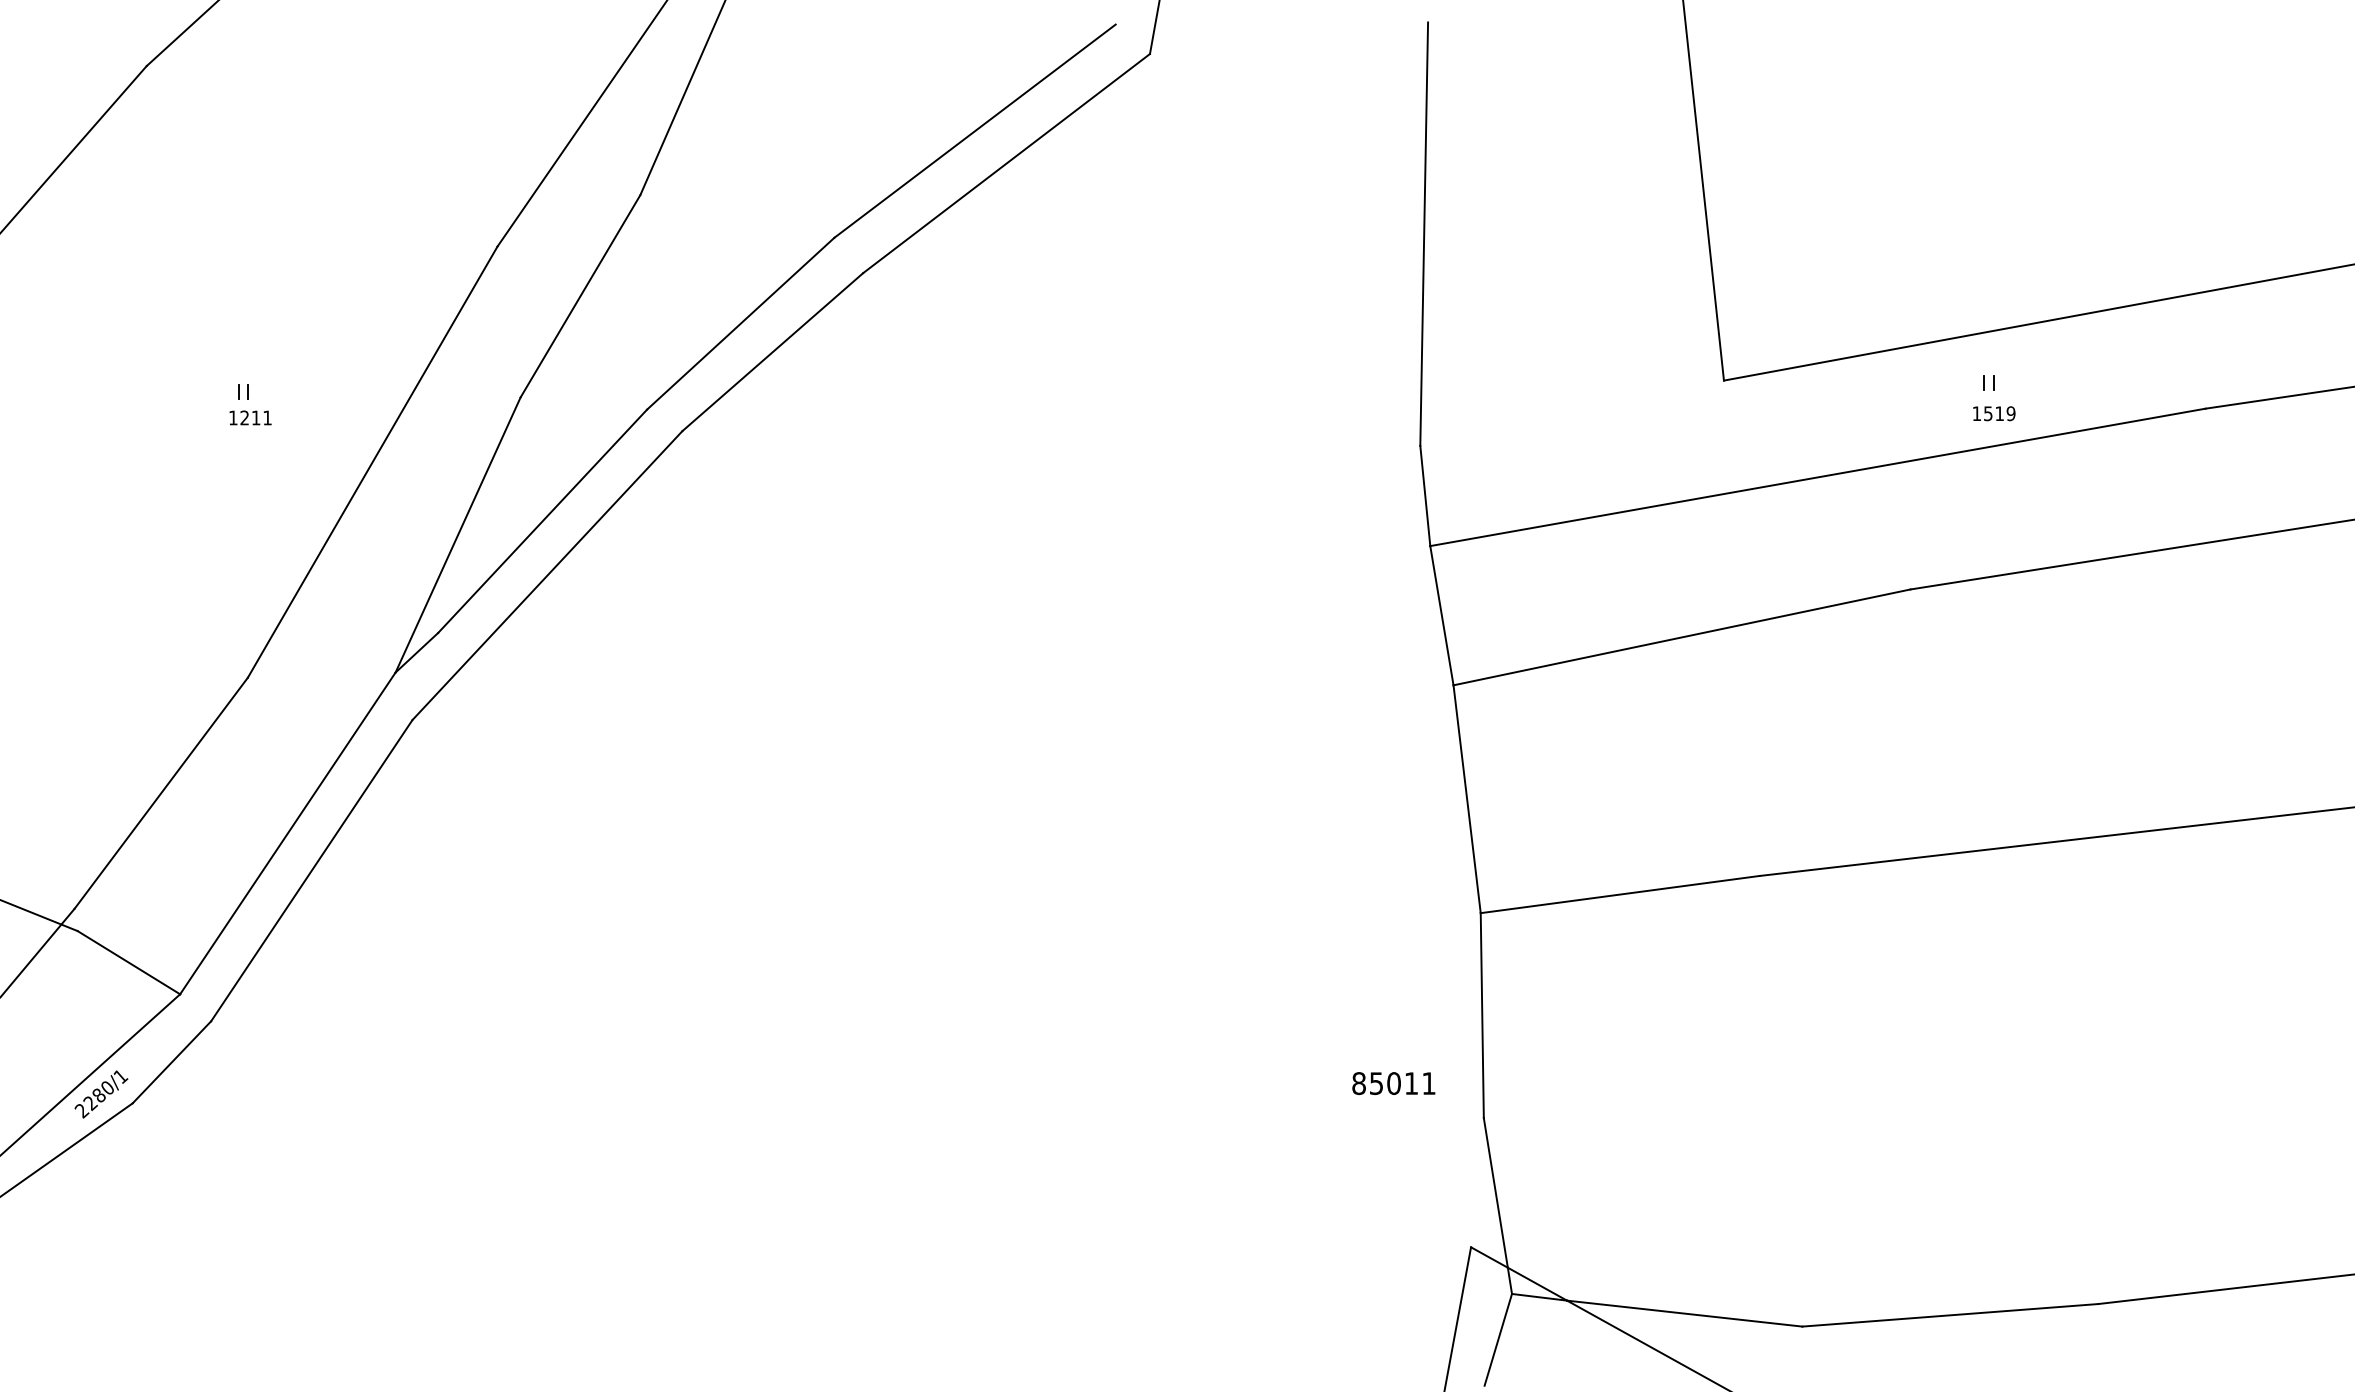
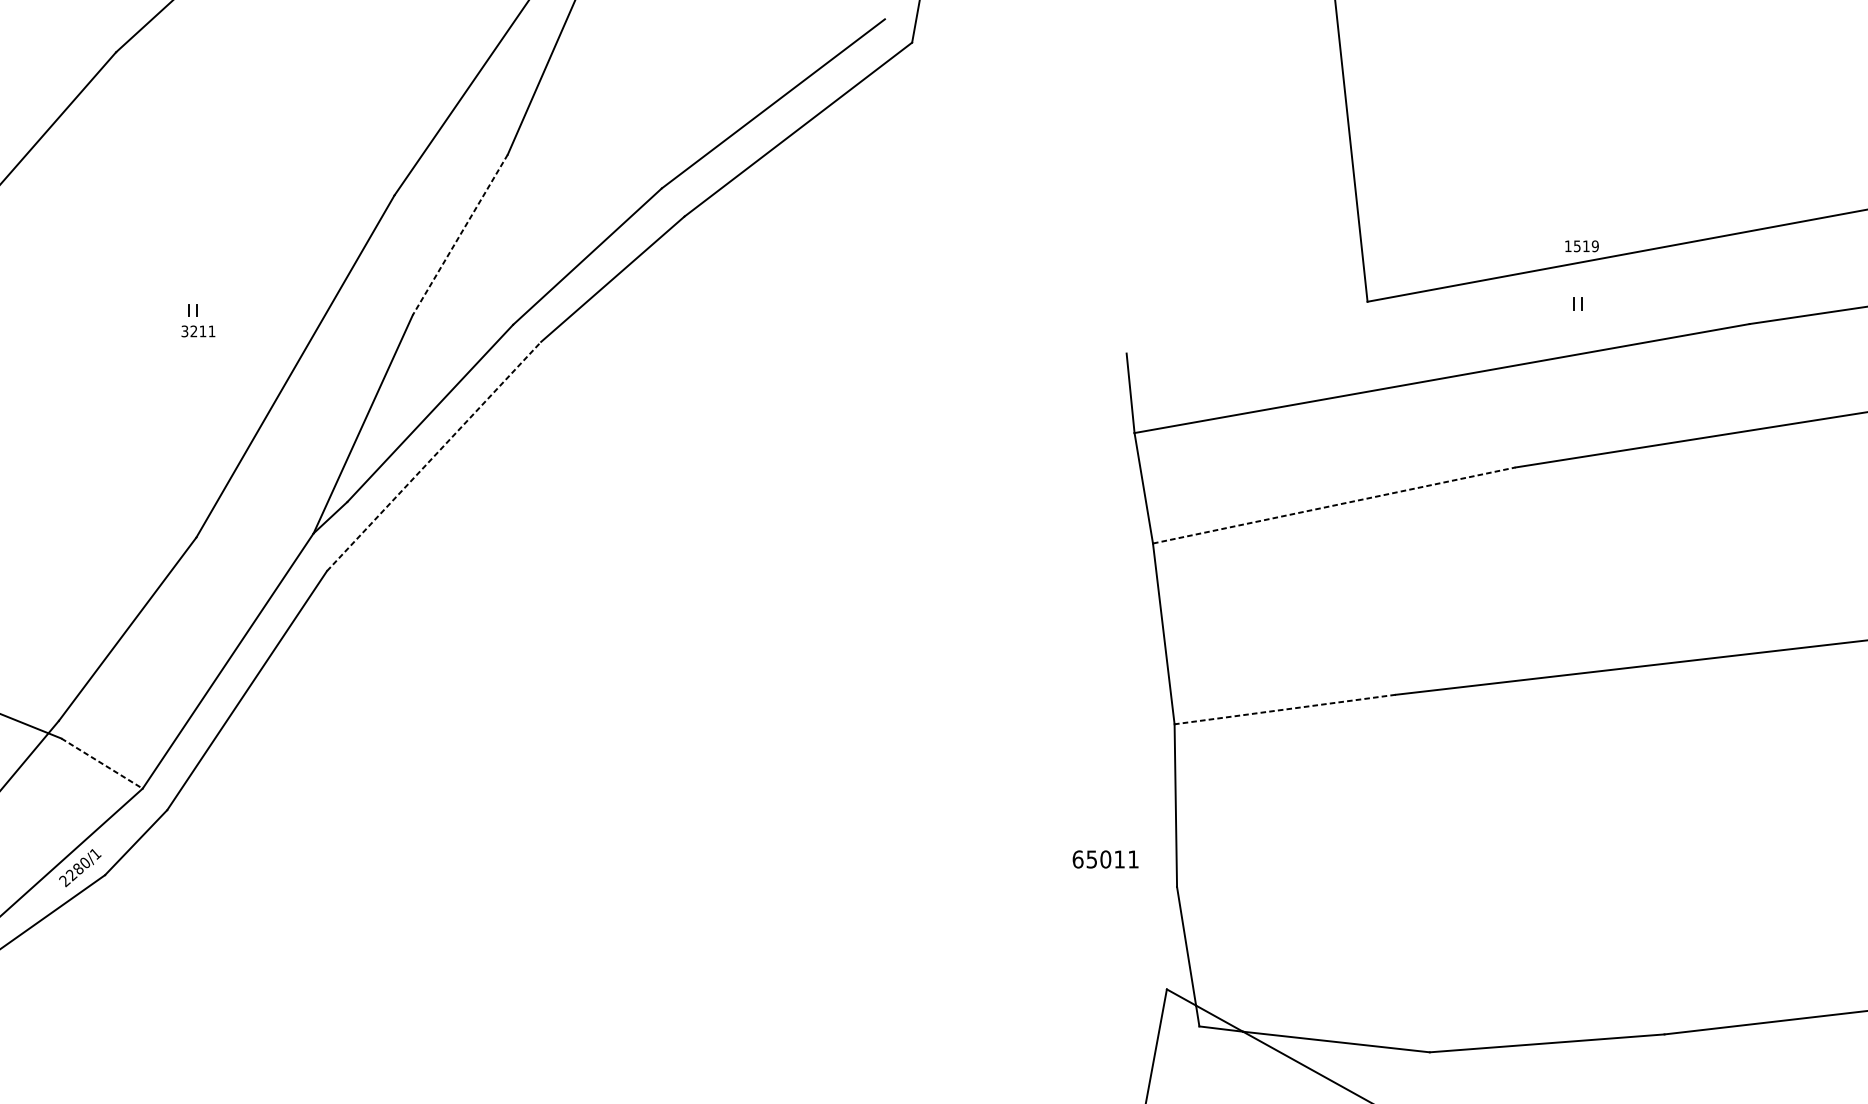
line: (1424, 233) -> (1129, 185), removed
line: (580, 296) -> (460, 235), solid -> dashed
text: (1994, 413) -> (1582, 246), moved
text: (233, 417) -> (185, 331), 1211 -> 3211
line: (547, 575) -> (434, 456), solid -> dashed
line: (1682, 637) -> (1334, 505), solid -> dashed
line: (1620, 894) -> (1285, 709), solid -> dashed
line: (129, 962) -> (102, 763), solid -> dashed
text: (1359, 1083) -> (1078, 859), 85011 -> 65011
line: (1498, 1339) -> (1188, 1062), removed

